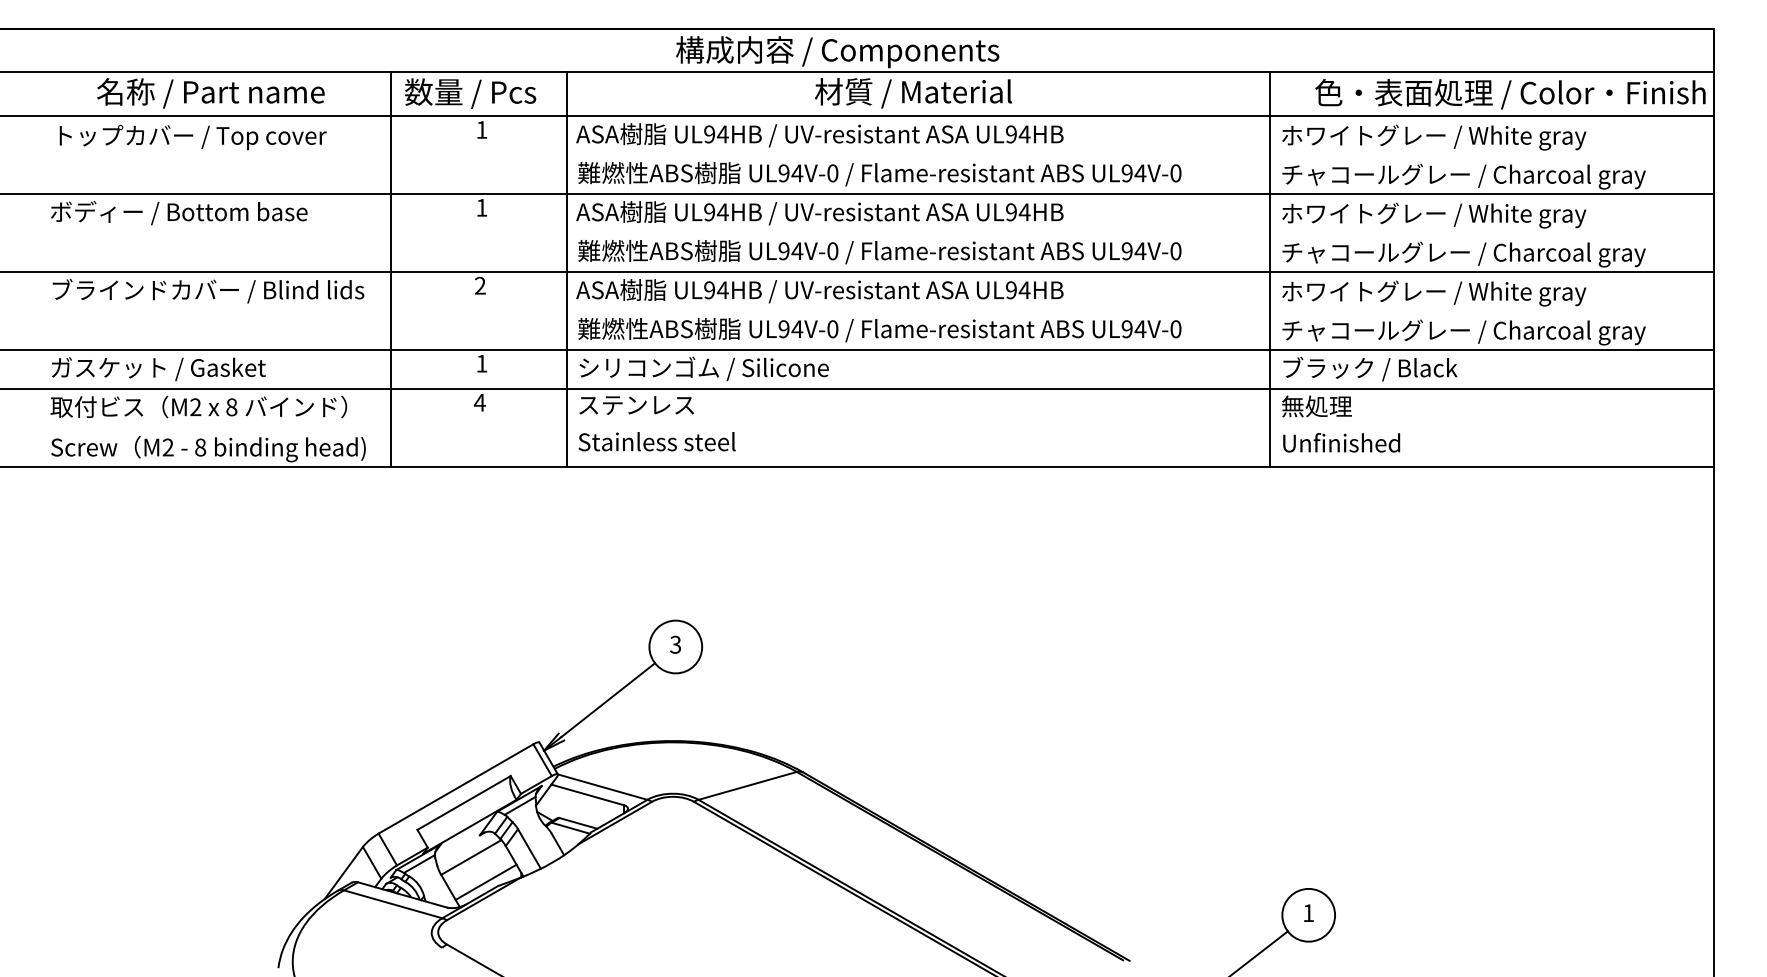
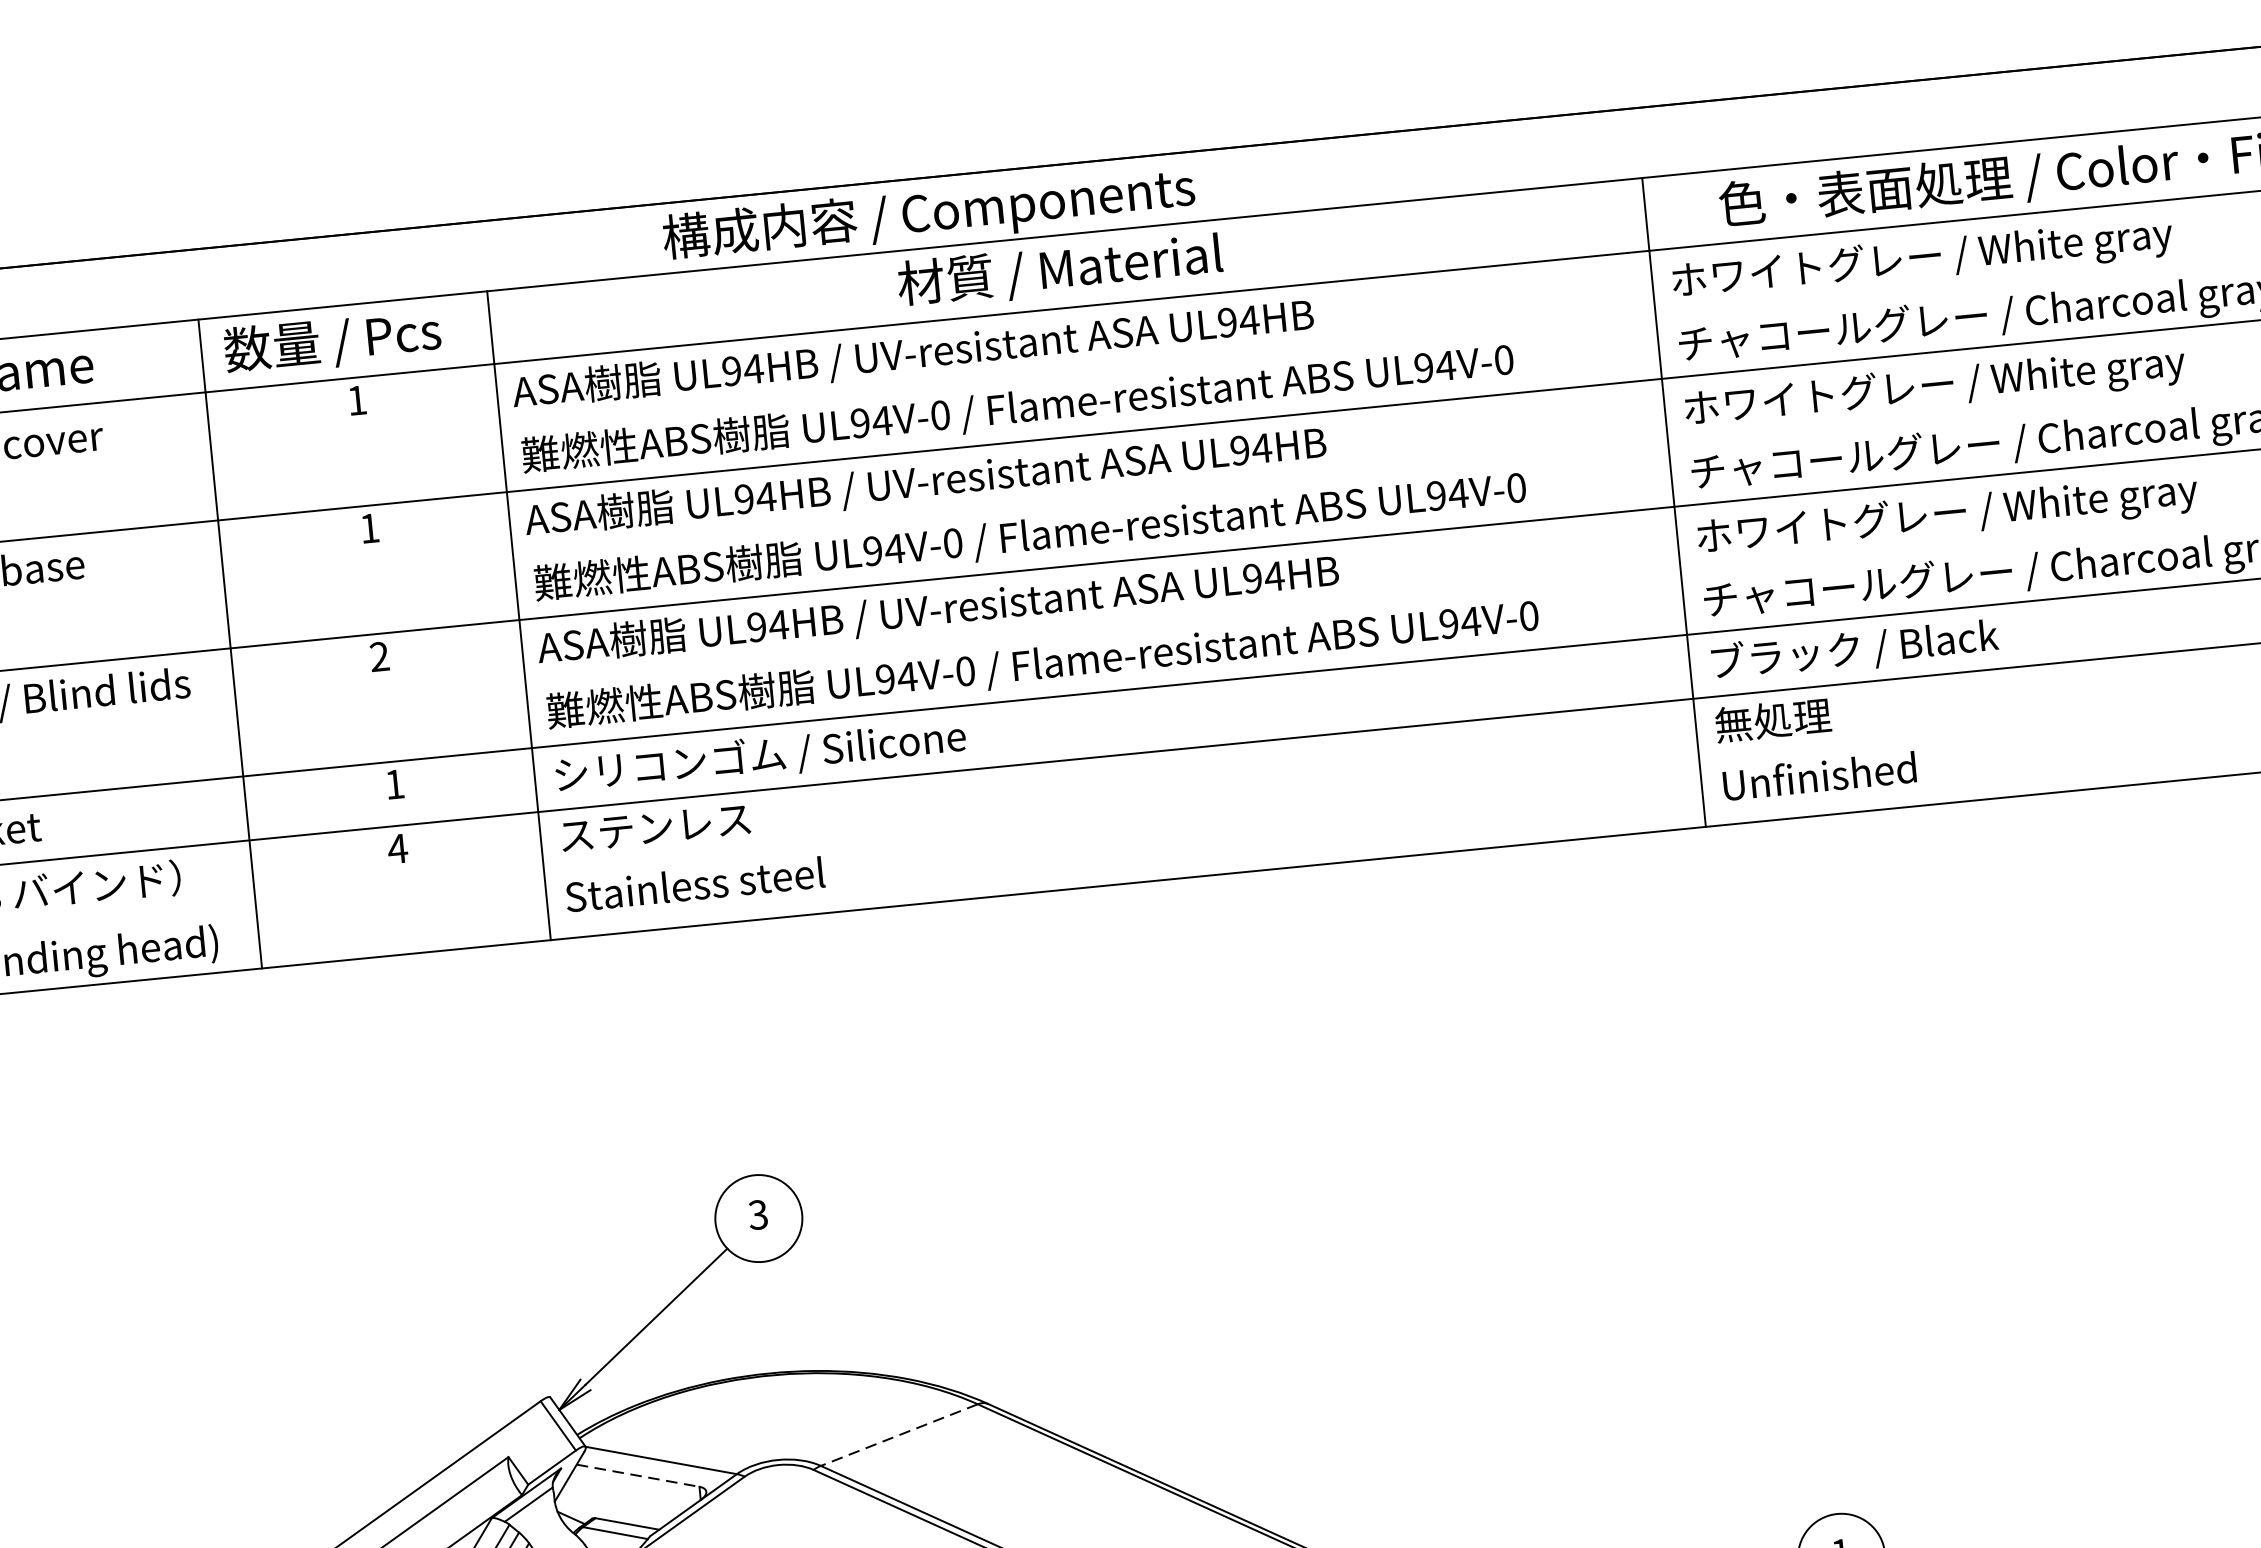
line: (747, 786) -> (899, 1436), solid -> dashed
line: (587, 794) -> (637, 1475), solid -> dashed

